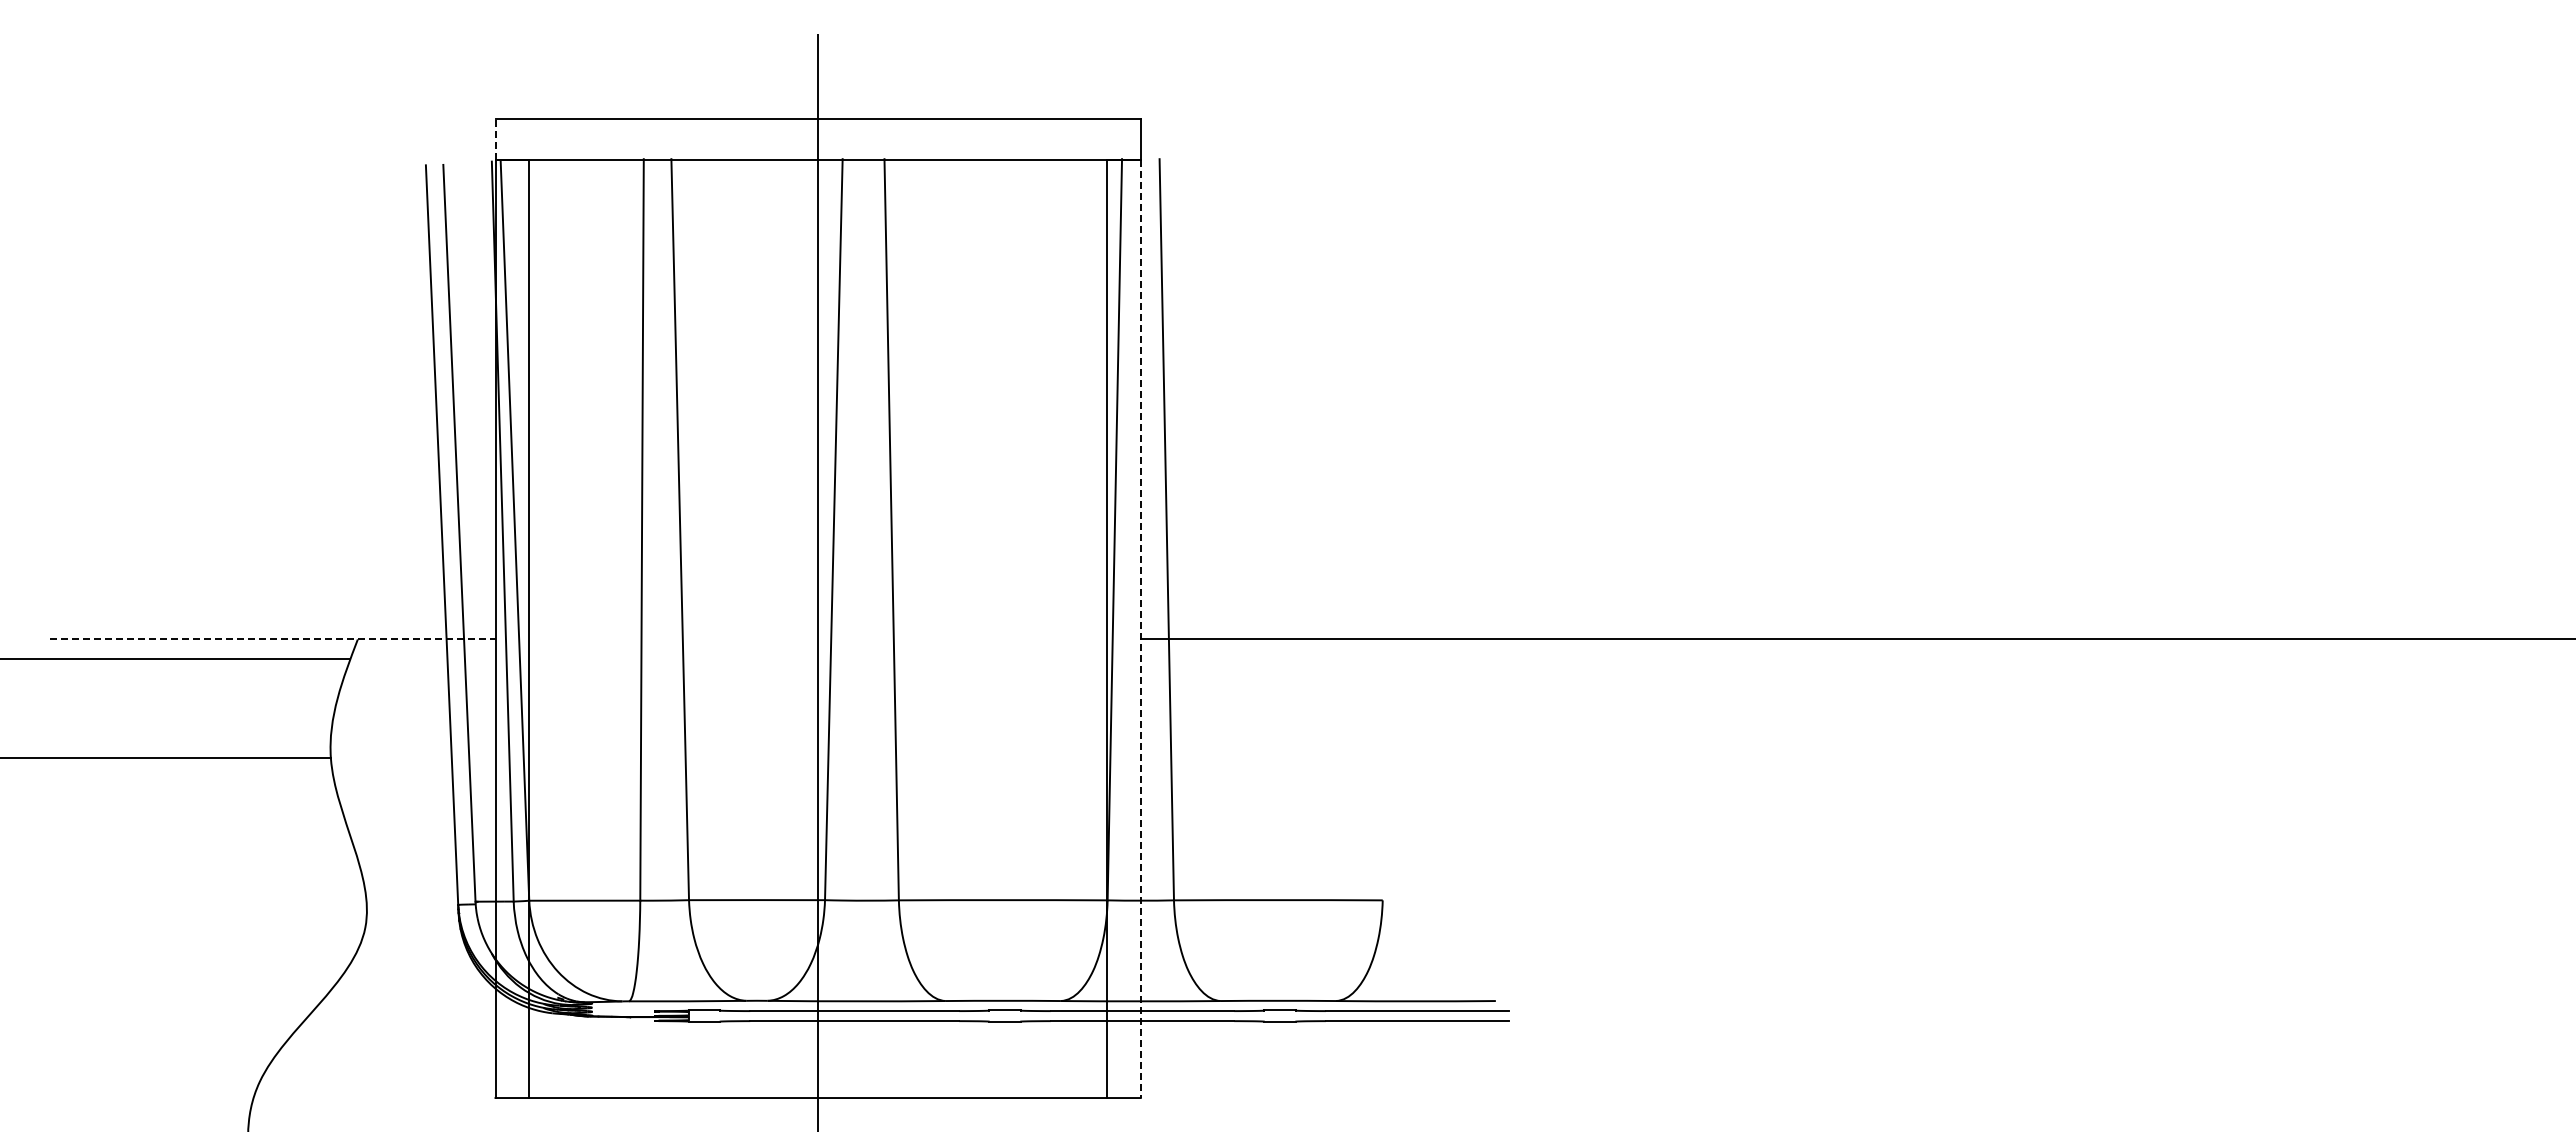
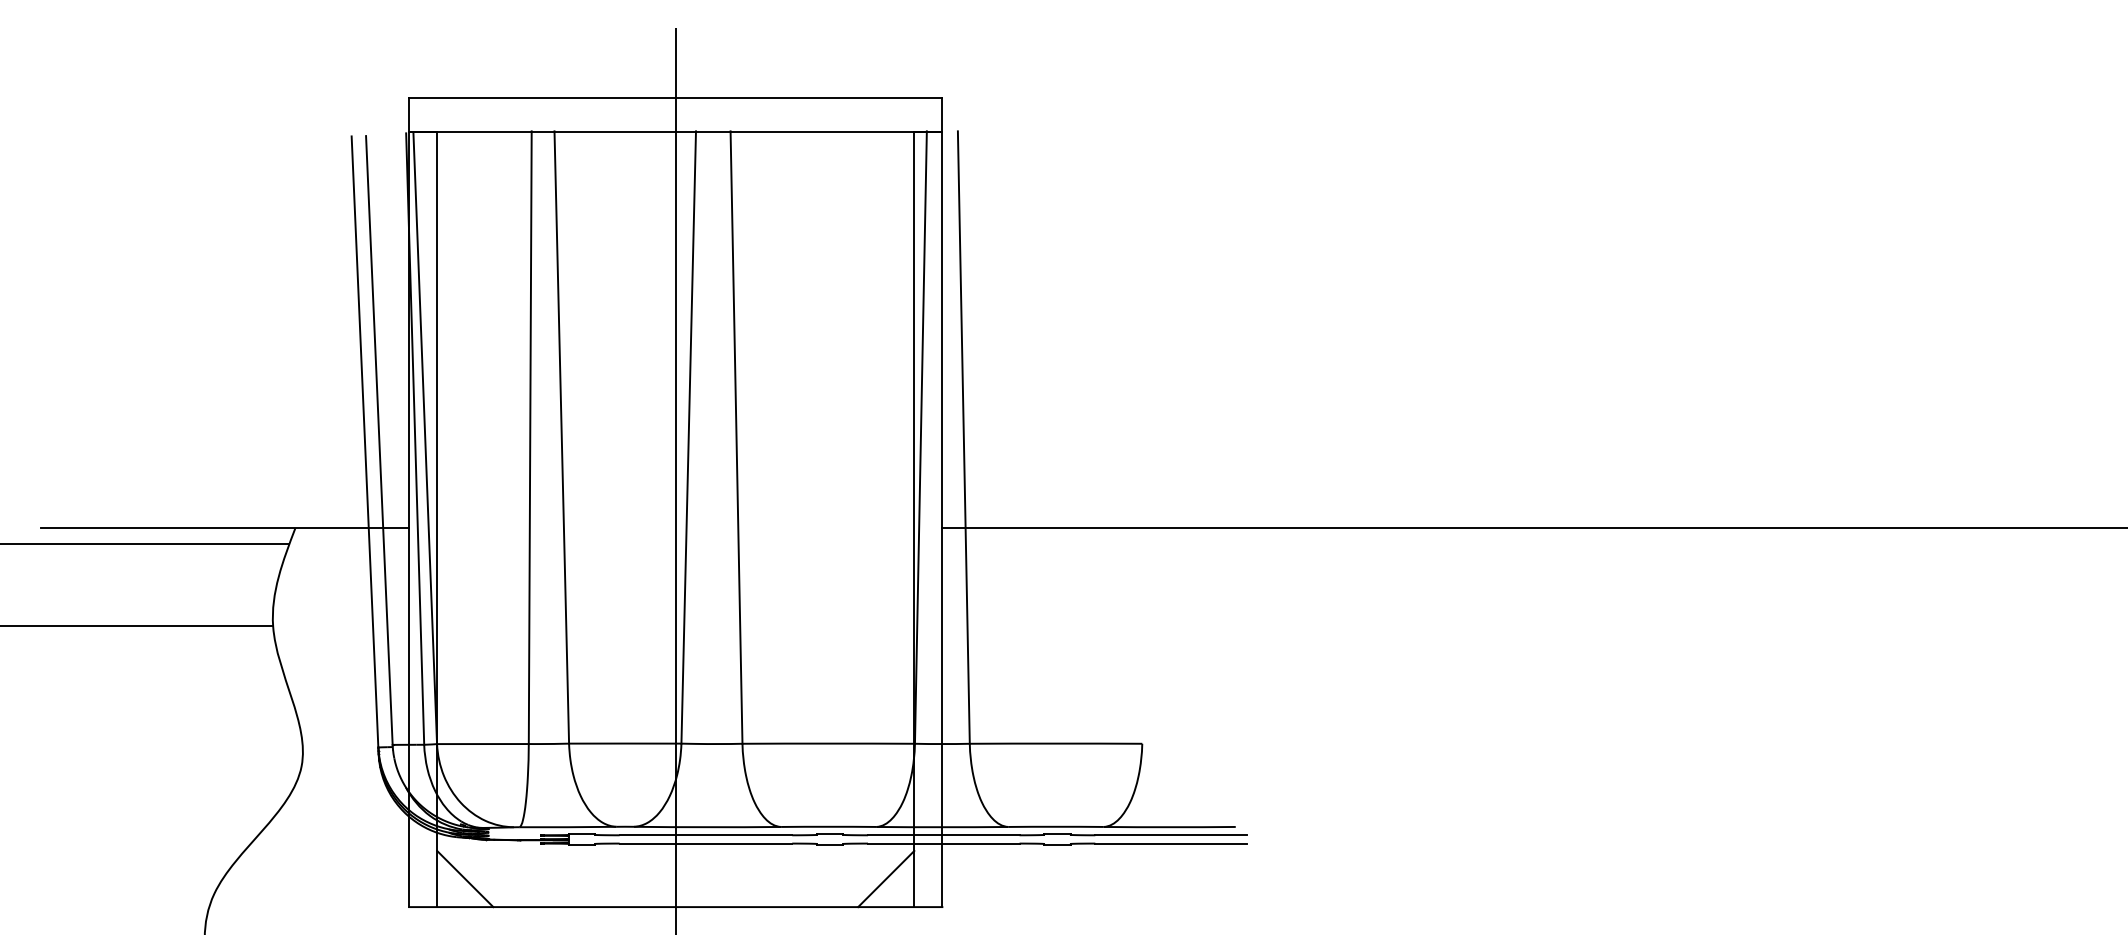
line: (495, 139) -> (409, 115), dashed -> solid
line: (1140, 629) -> (942, 519), dashed -> solid
line: (272, 639) -> (224, 528), dashed -> solid
line: (563, 1064) -> (465, 879), added
line: (1072, 1064) -> (885, 879), added

